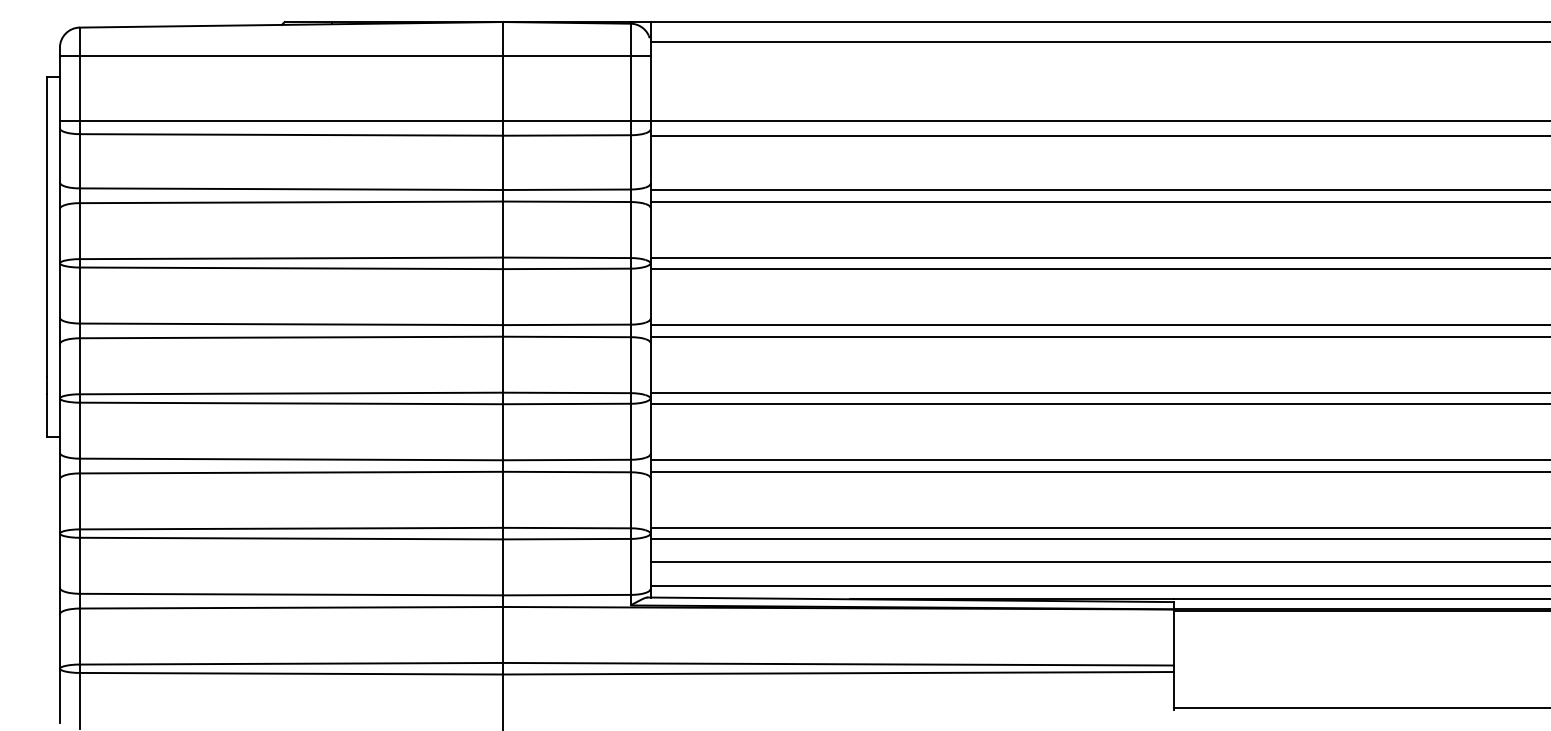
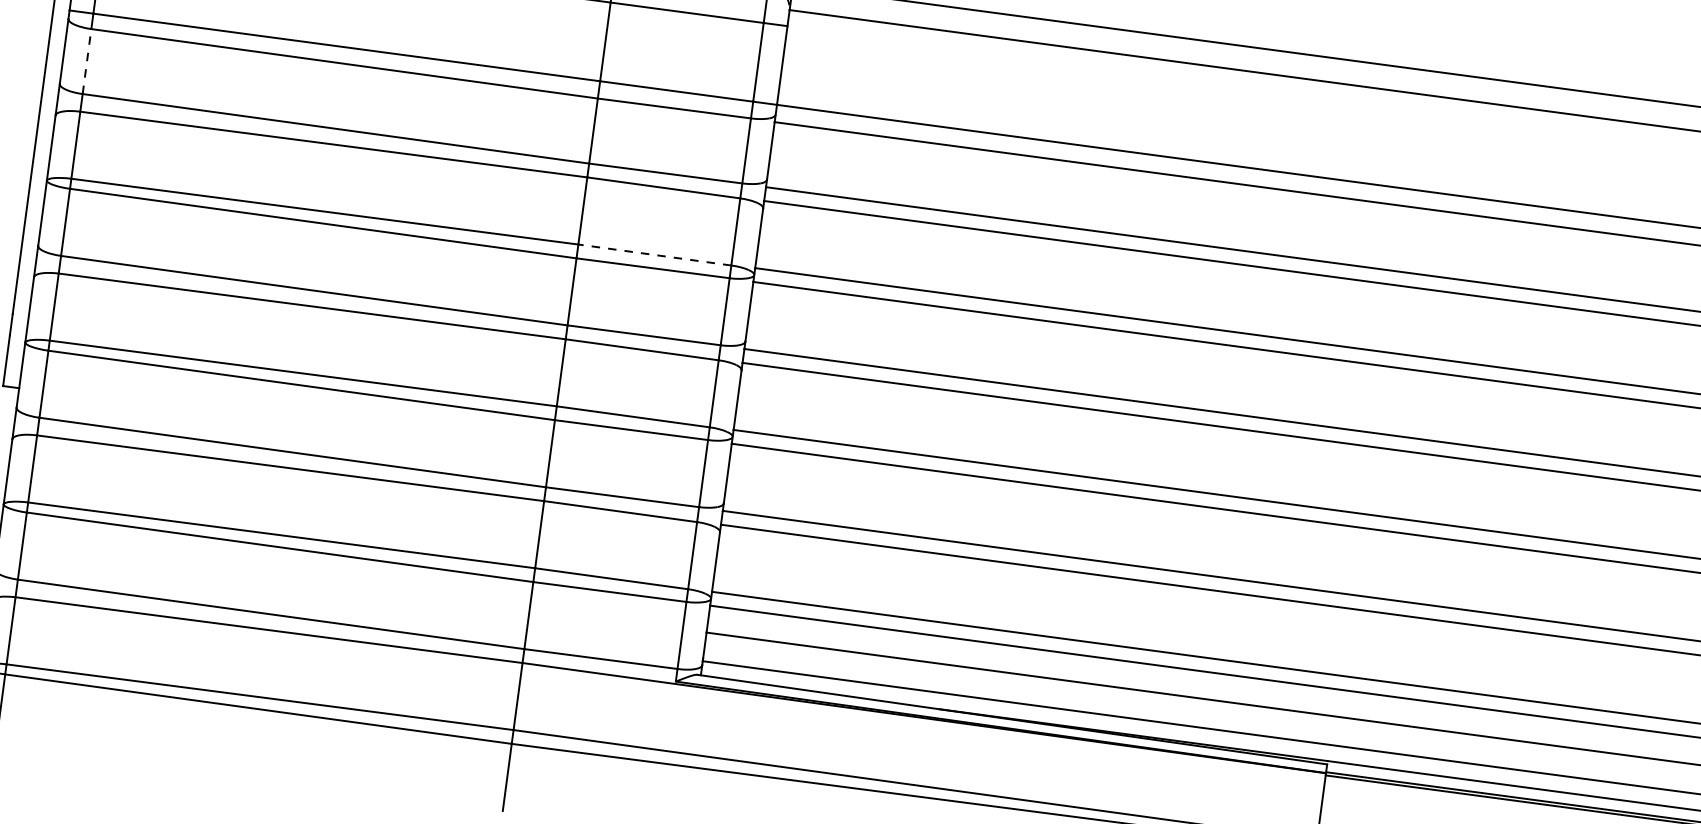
line: (79, 160) -> (86, 60), solid -> dashed
line: (566, 257) -> (654, 254), solid -> dashed

